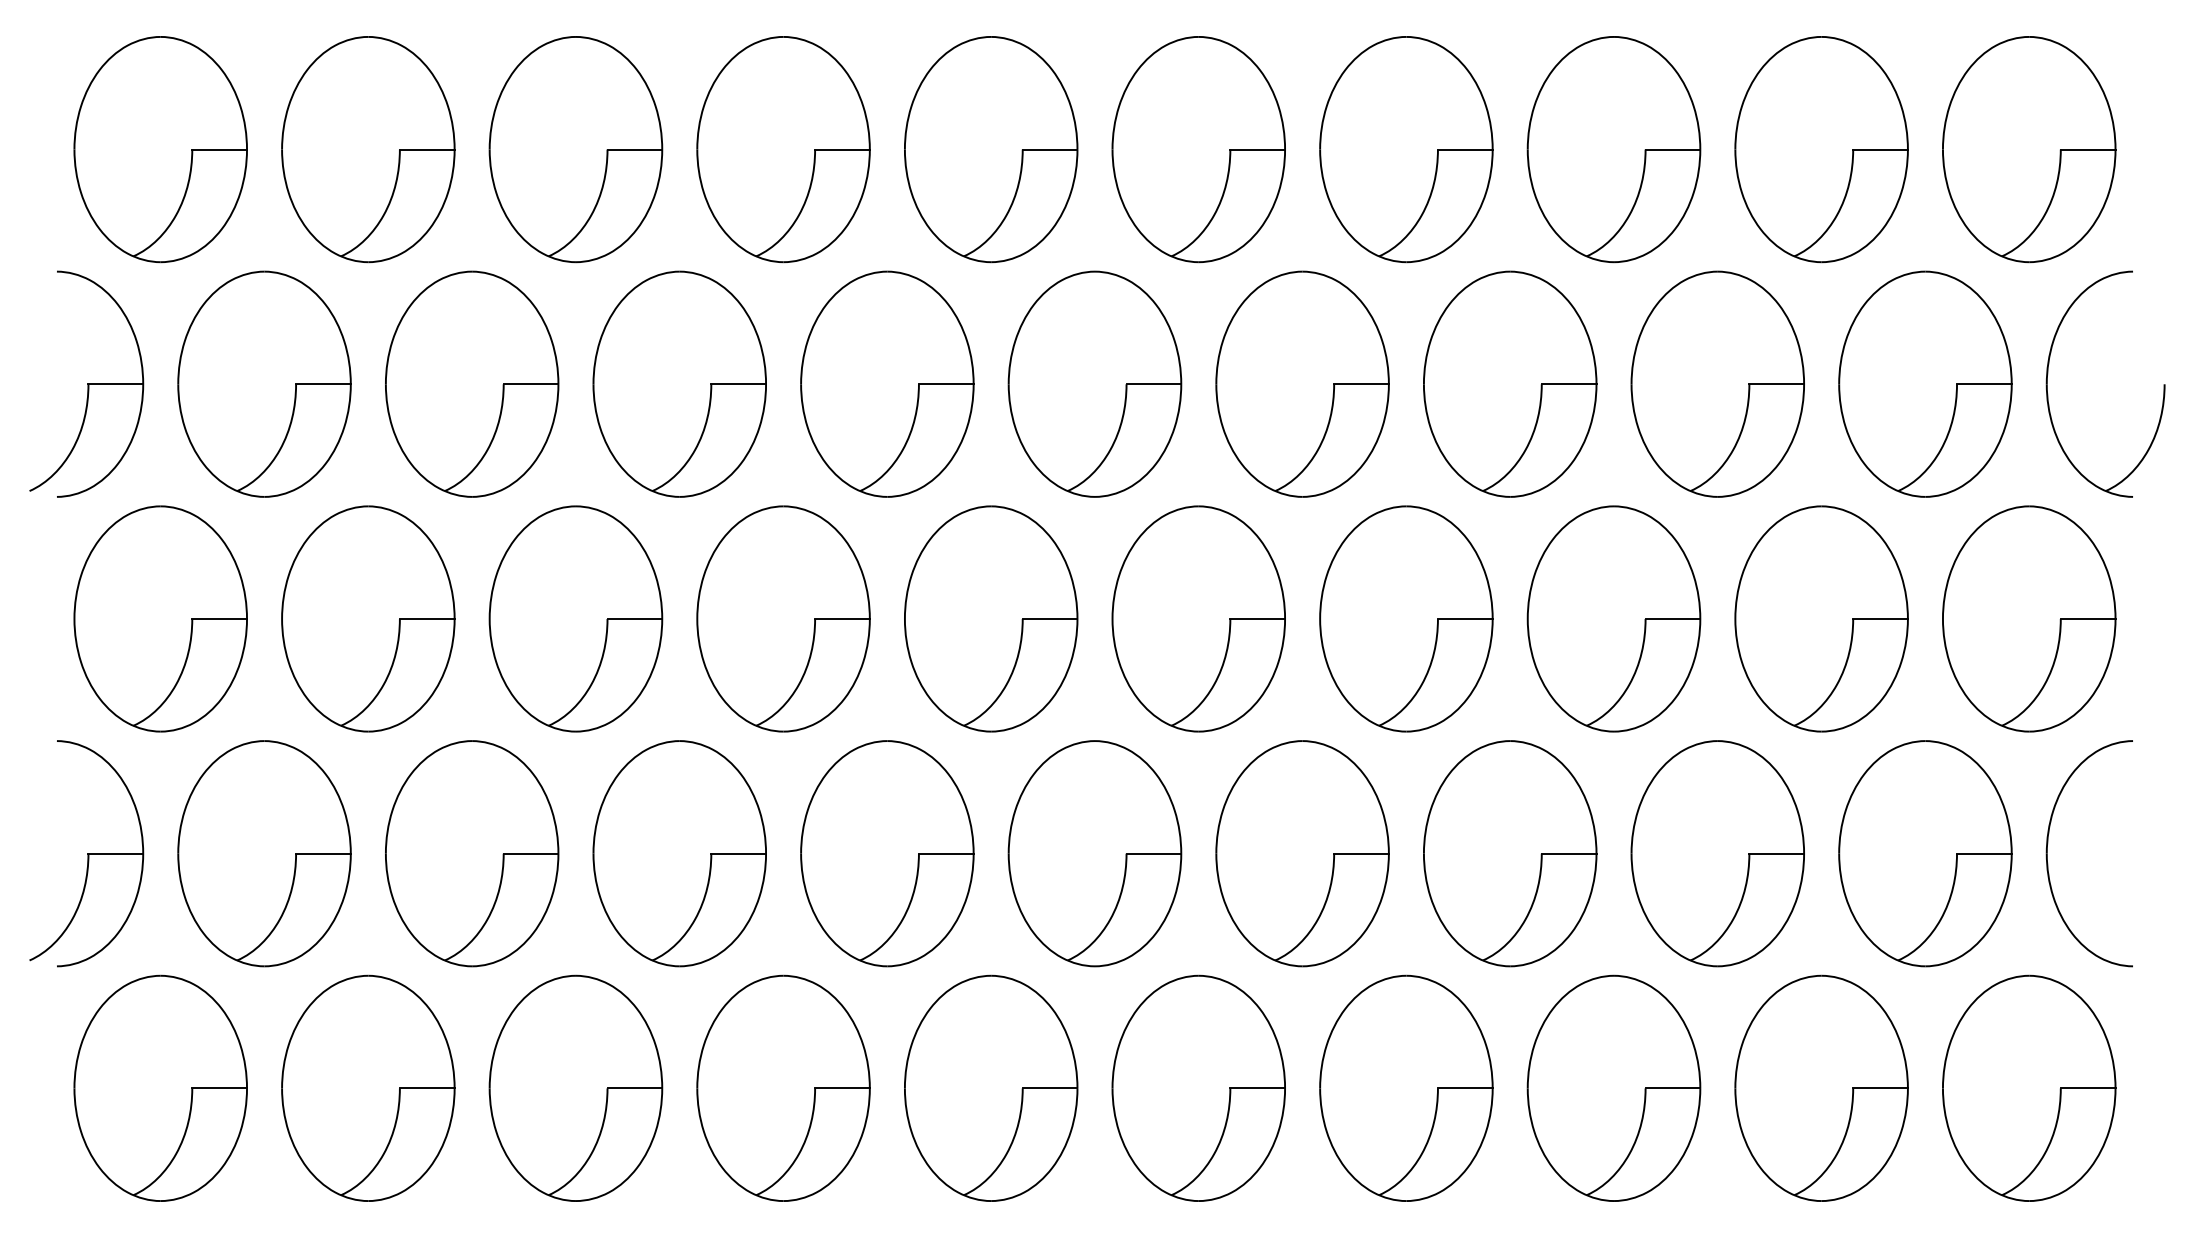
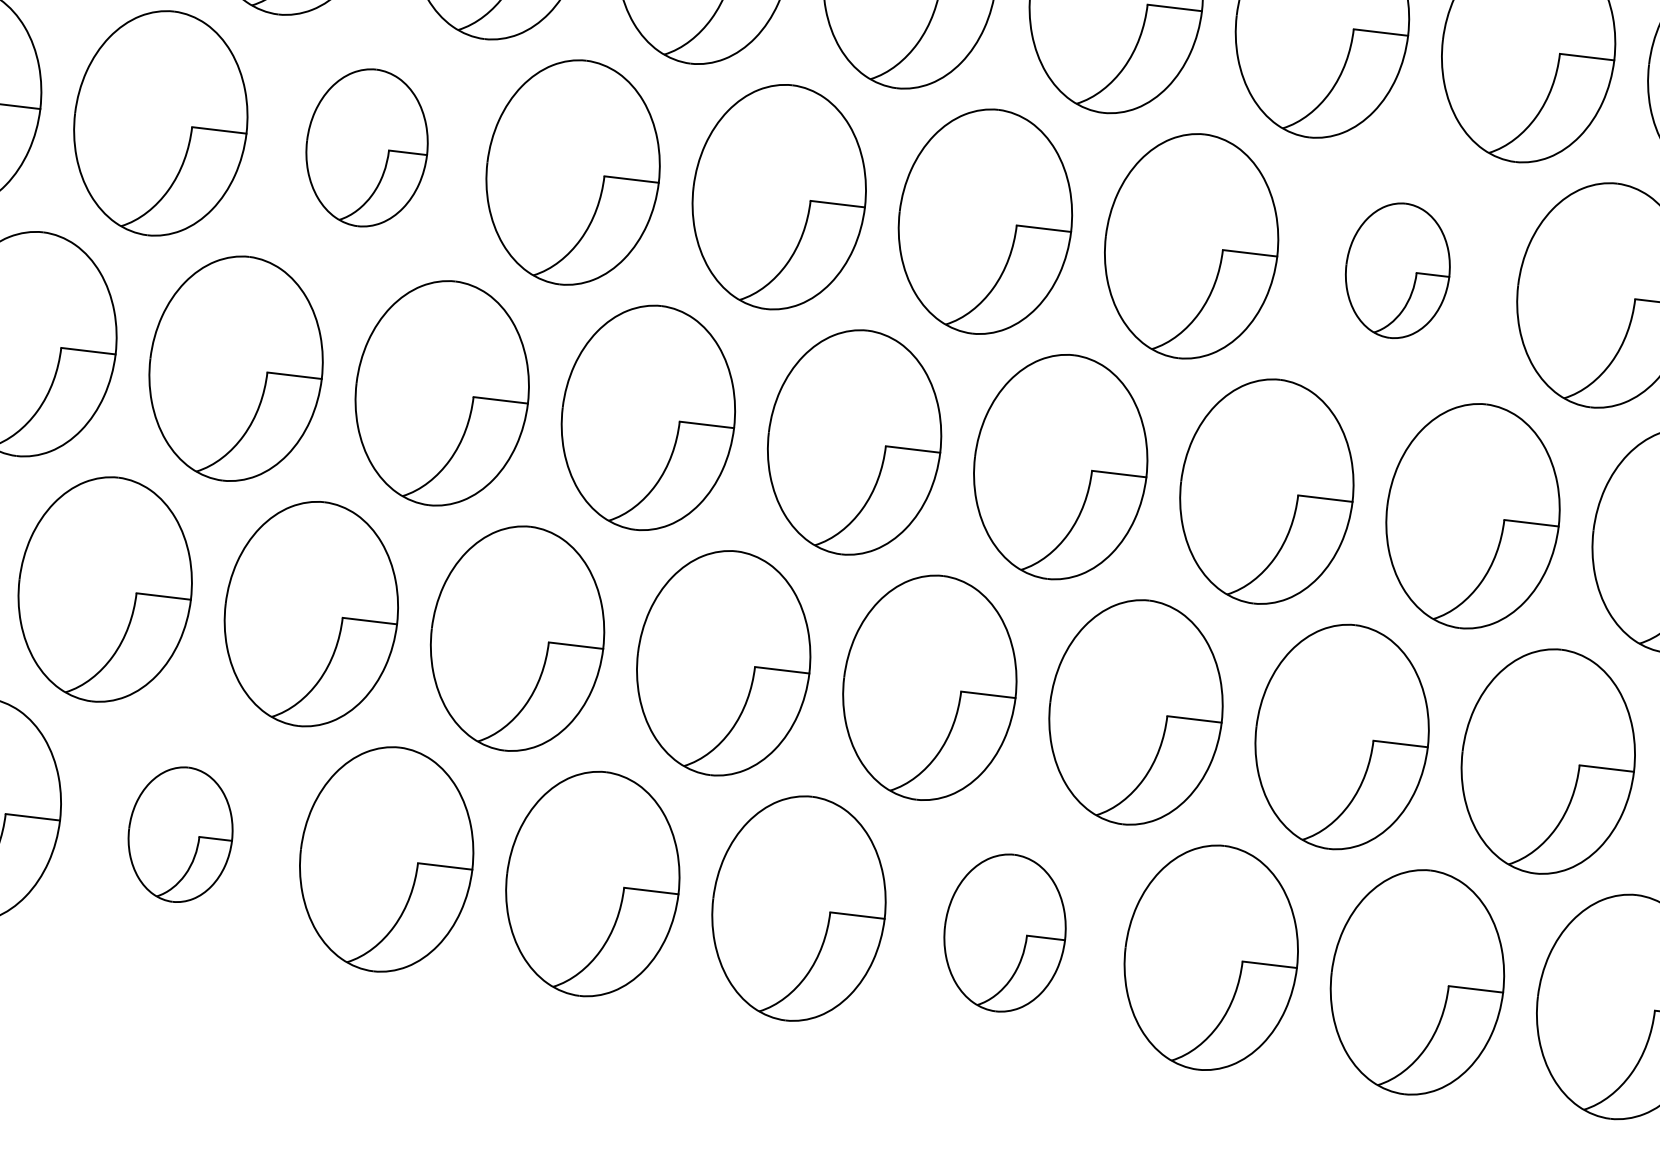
part: (472, 383) -> (367, 147), size x0.7
part: (1510, 383) -> (1398, 270), size x0.6
part: (368, 1087) -> (180, 834), size x0.6
part: (1198, 1087) -> (1004, 932), size x0.7

